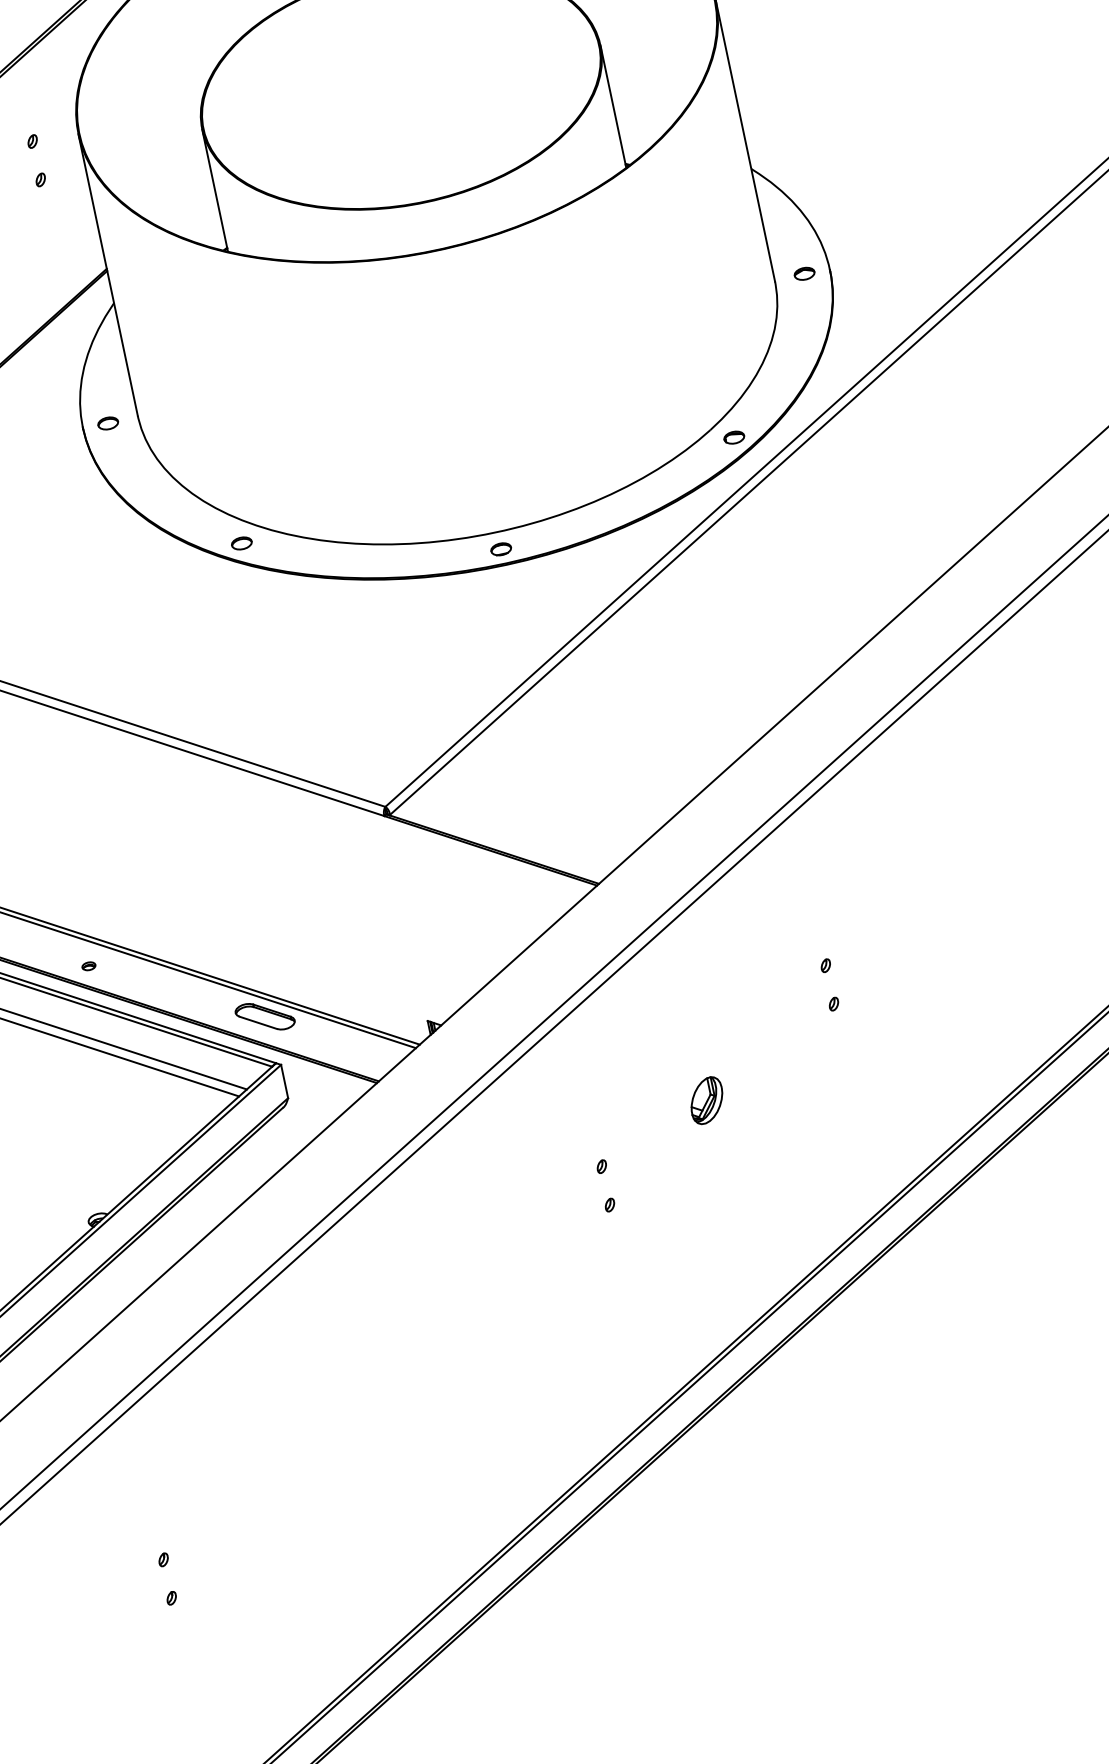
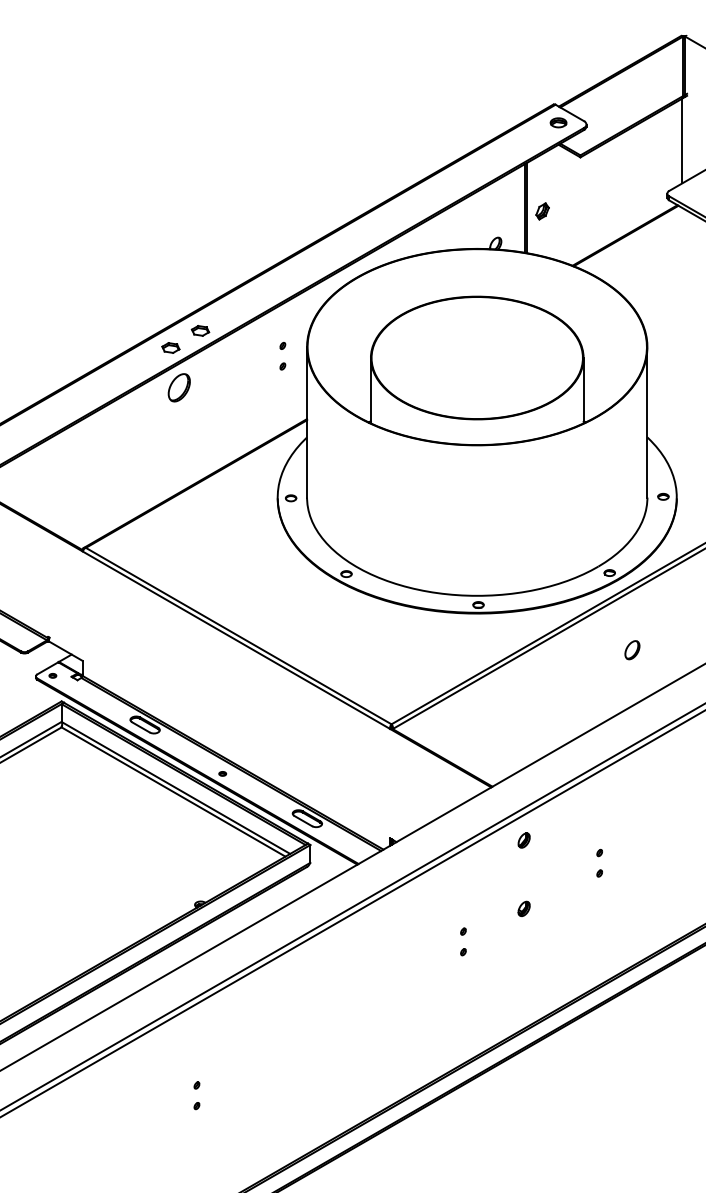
part: (807, 573) -> (632, 650), added
part: (678, 972) -> (523, 840), added
part: (705, 1099) -> (523, 908), size x0.62

